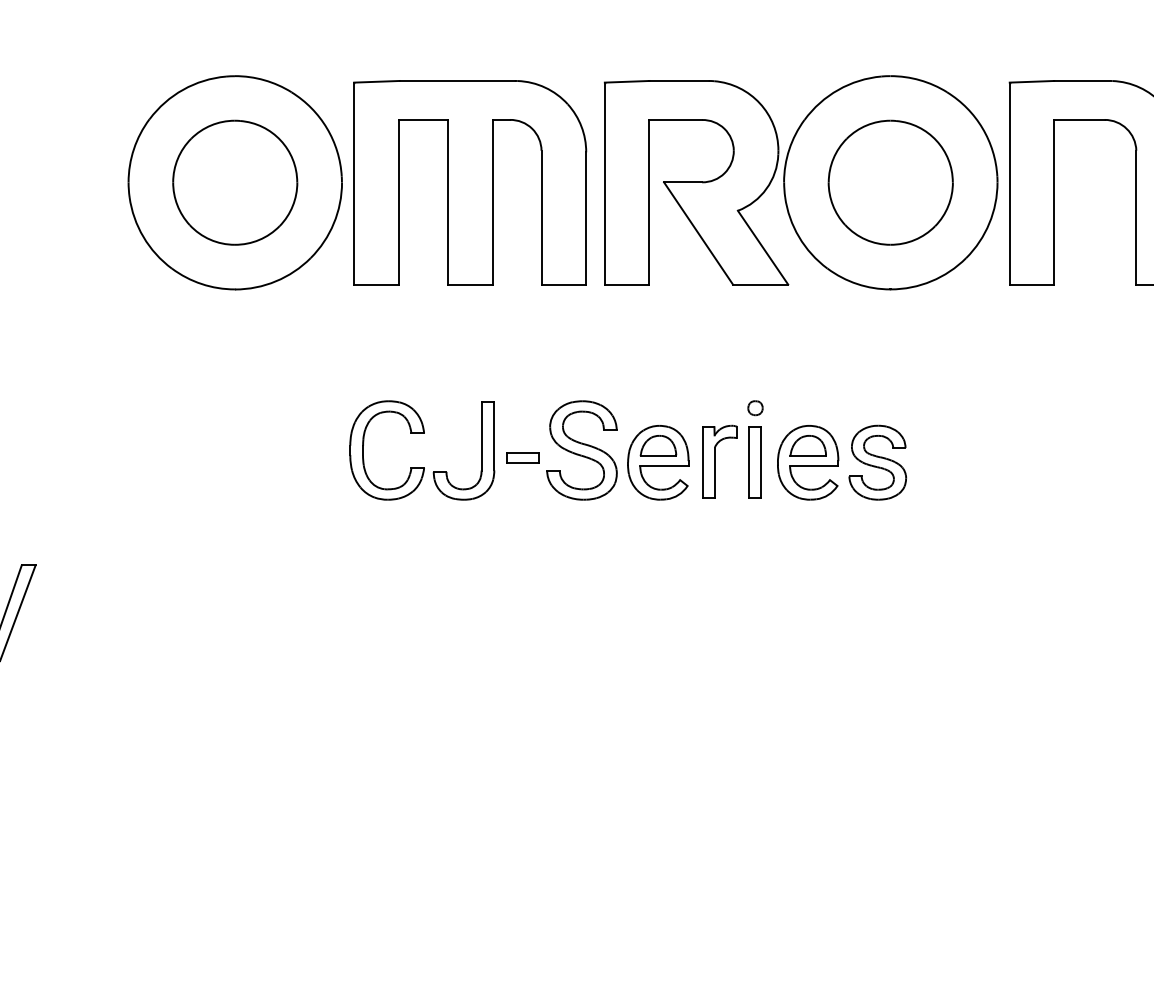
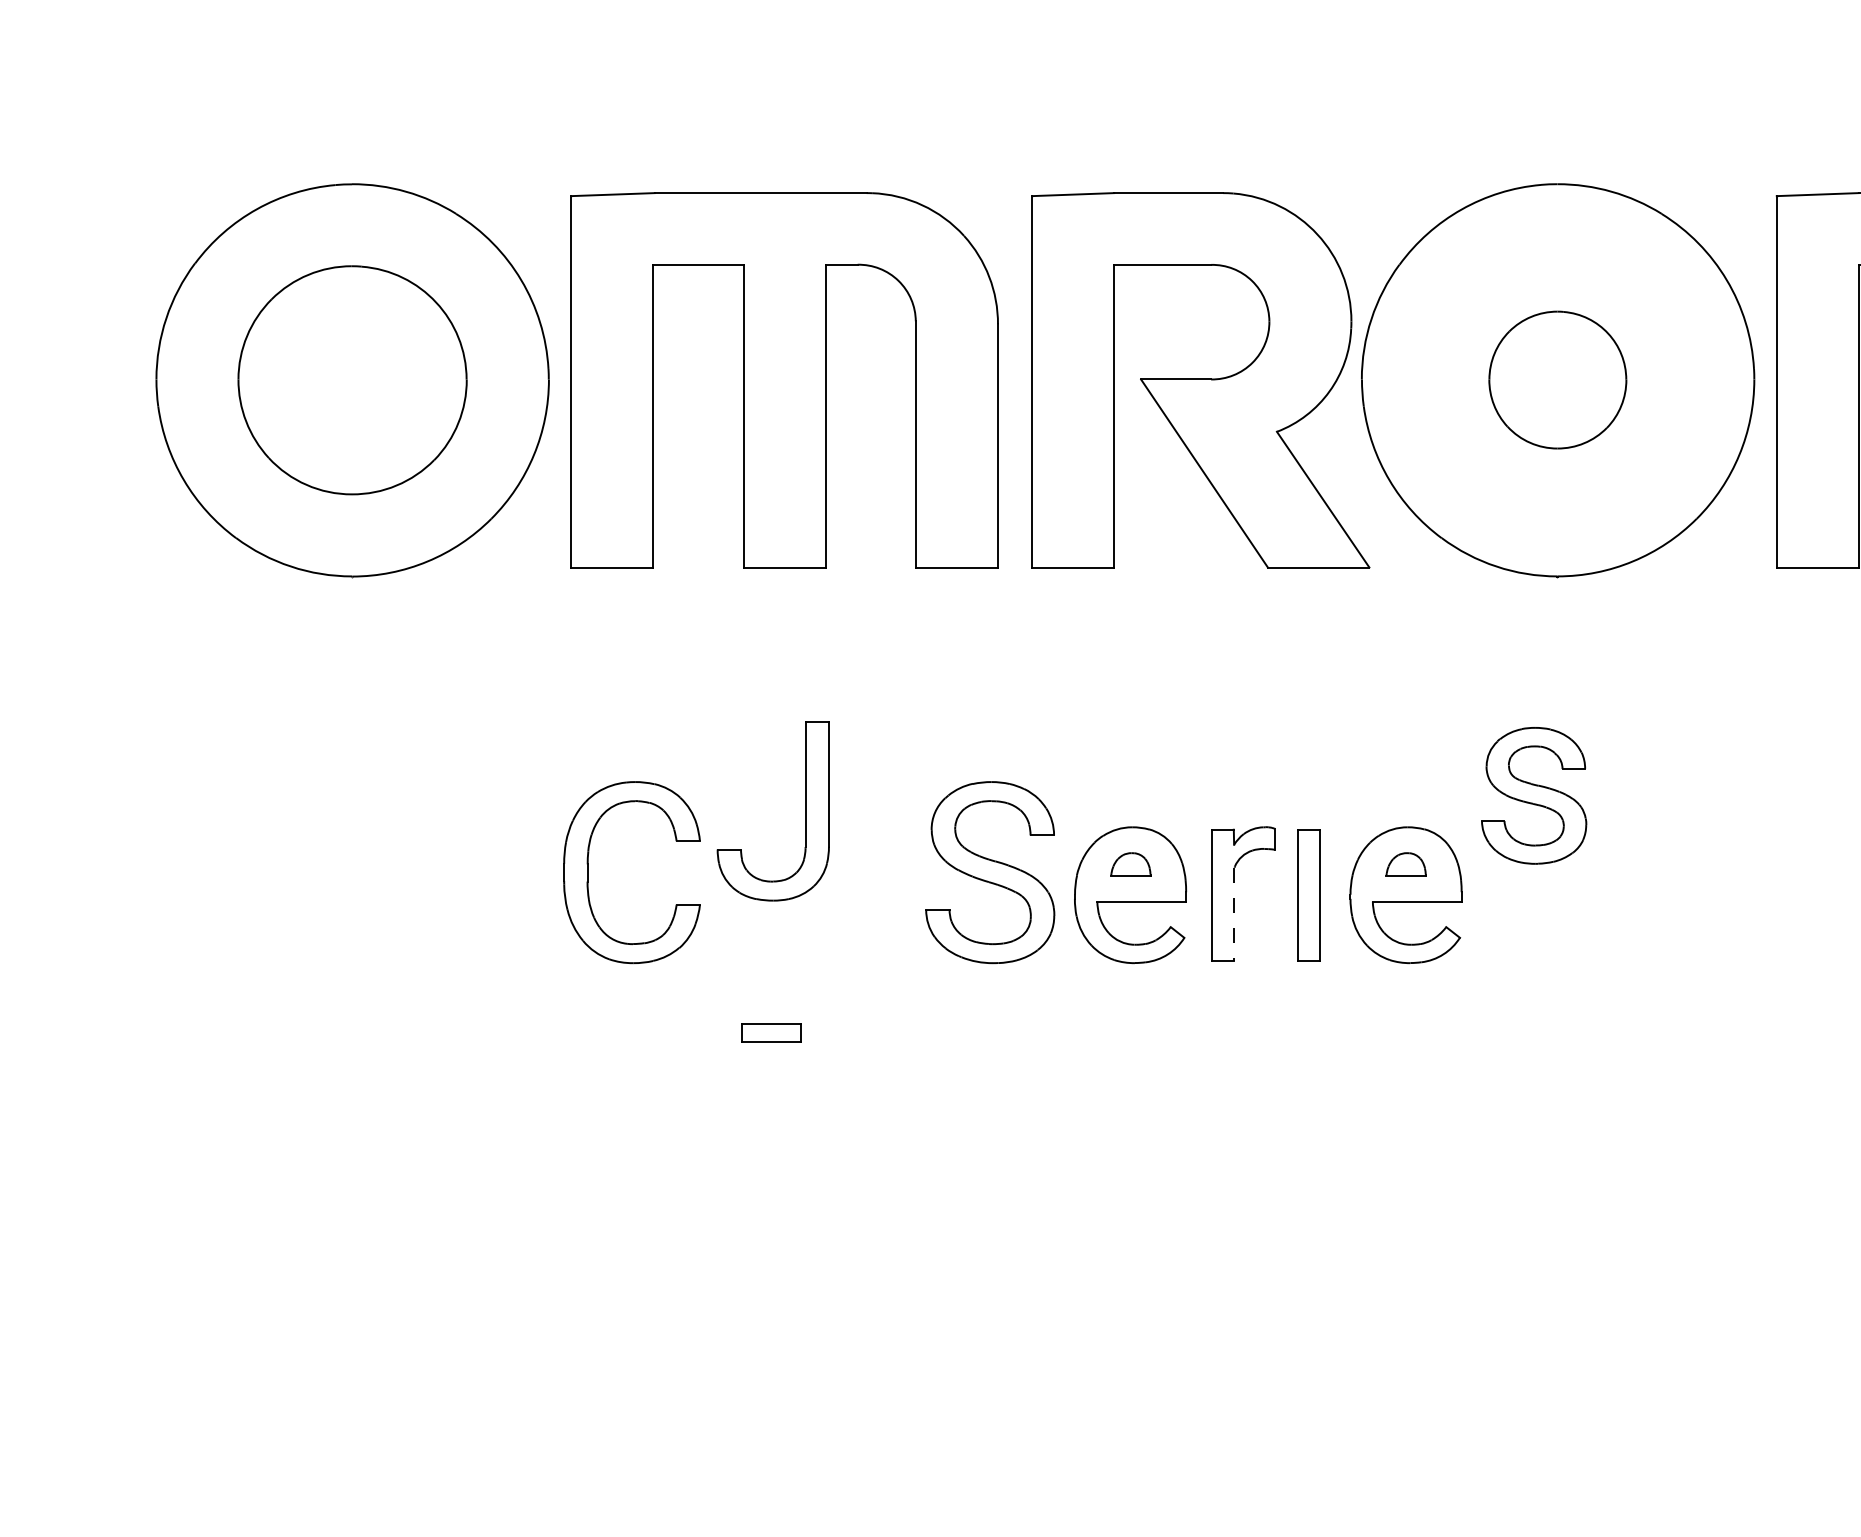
part: (890, 182) -> (1557, 379), size x0.6
part: (755, 408) -> (1309, 795), removed
part: (658, 445) -> (1130, 863), size x0.6
part: (807, 445) -> (1404, 863), size x0.6
part: (481, 450) -> (805, 810), moved
part: (522, 457) -> (770, 1032), moved
part: (877, 462) -> (1533, 795), moved
line: (714, 473) -> (1233, 914), solid -> dashed

